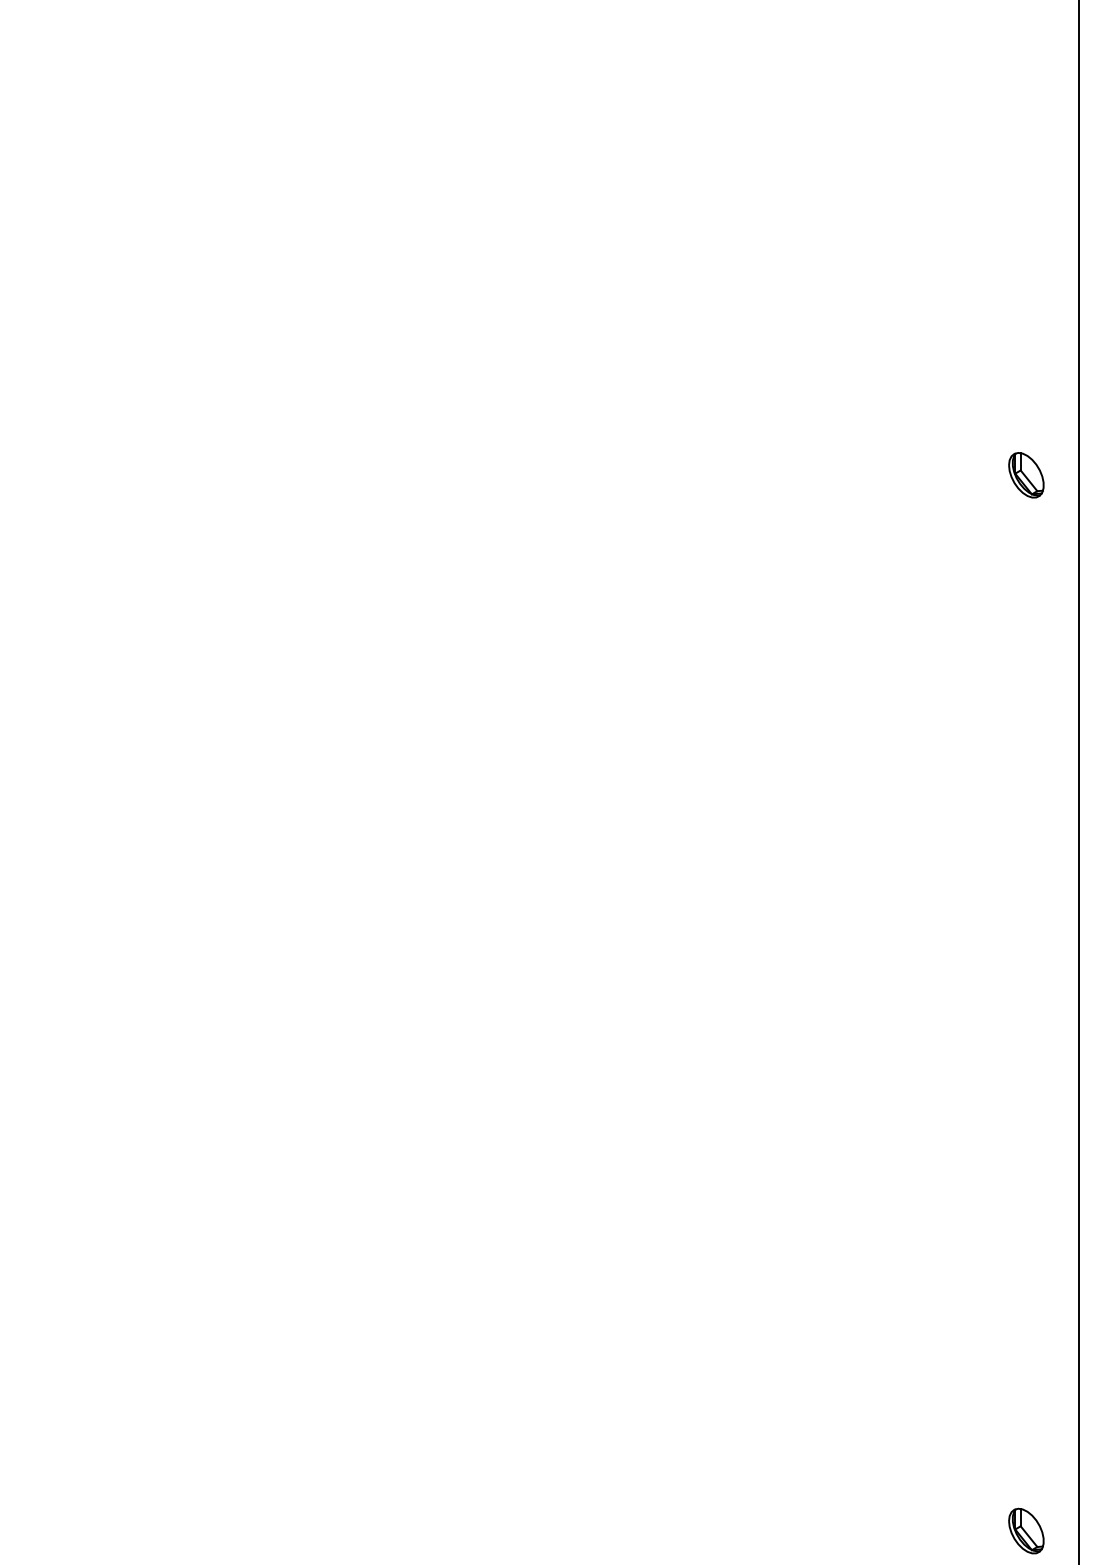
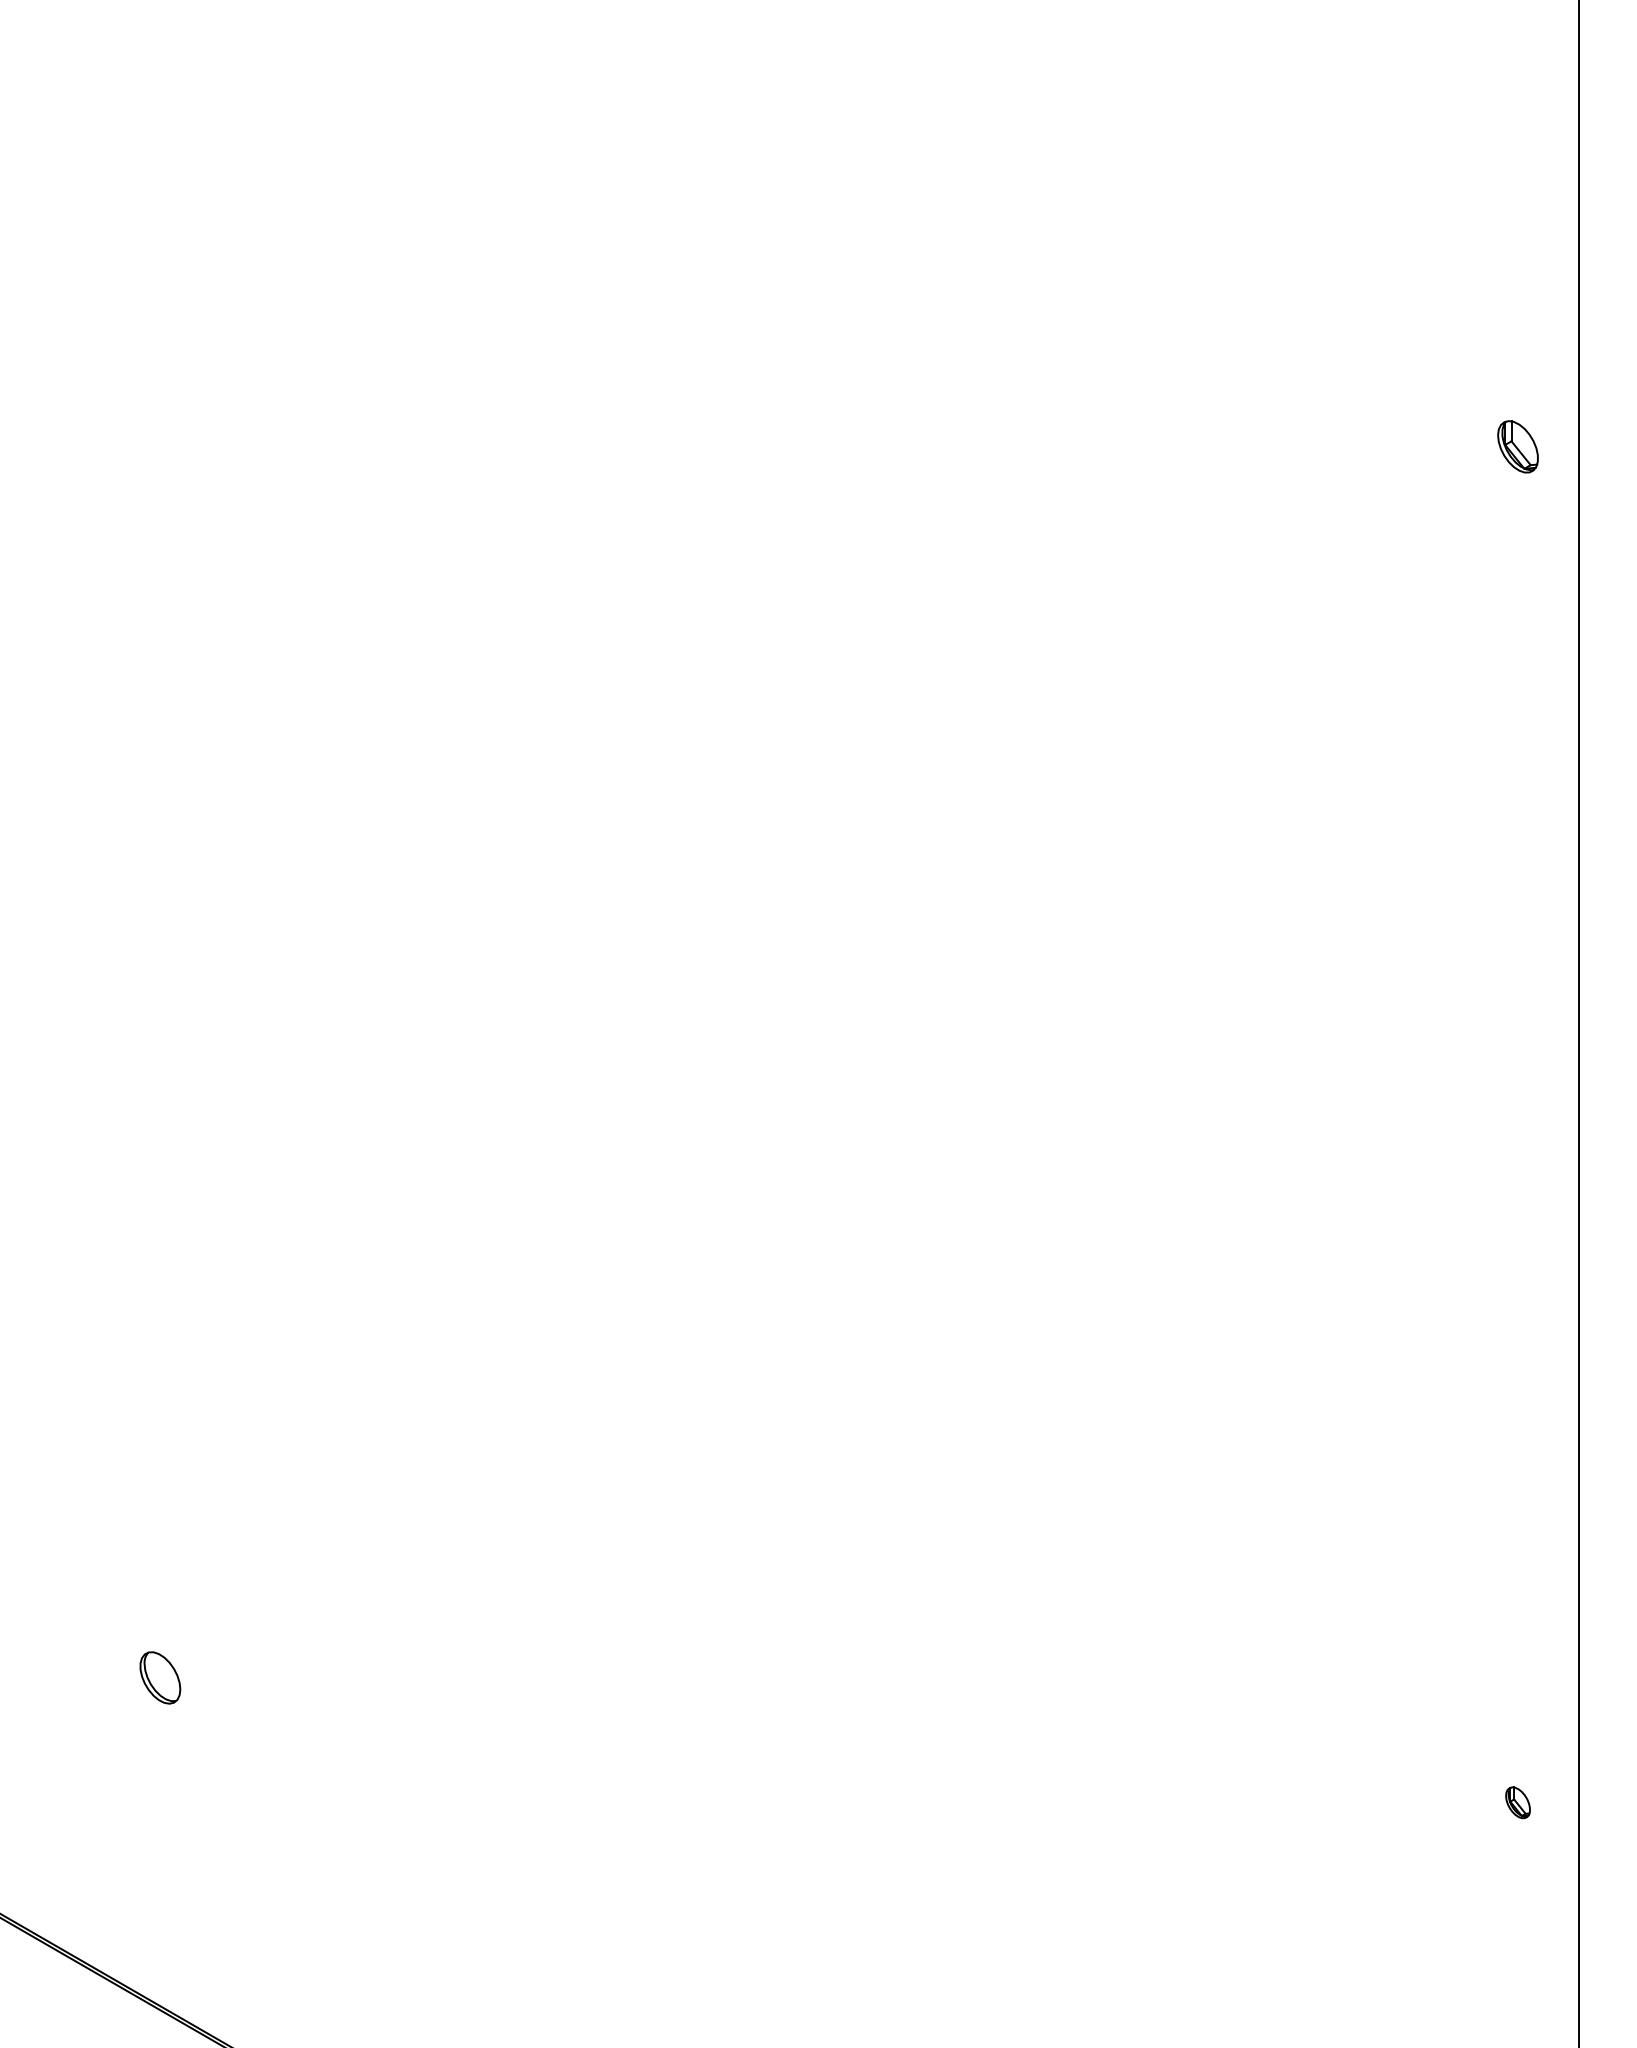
part: (1025, 474) -> (1517, 446), moved
part: (1025, 1530) -> (1517, 1802), size x0.6

